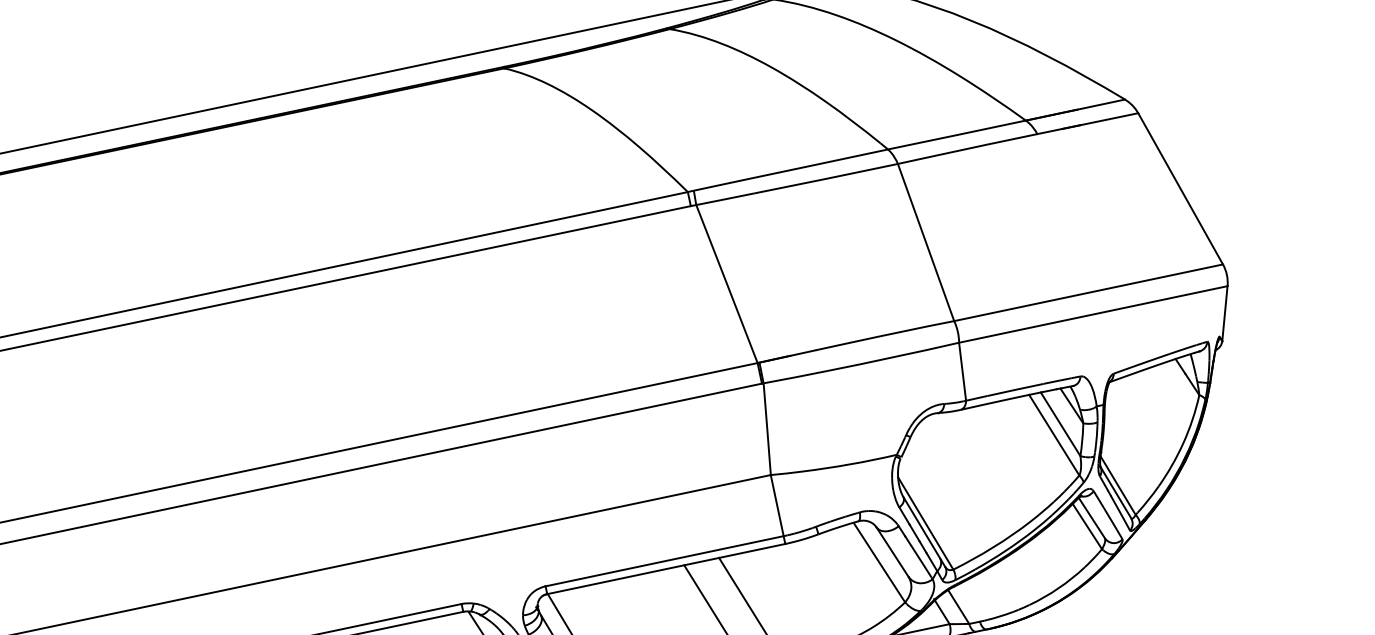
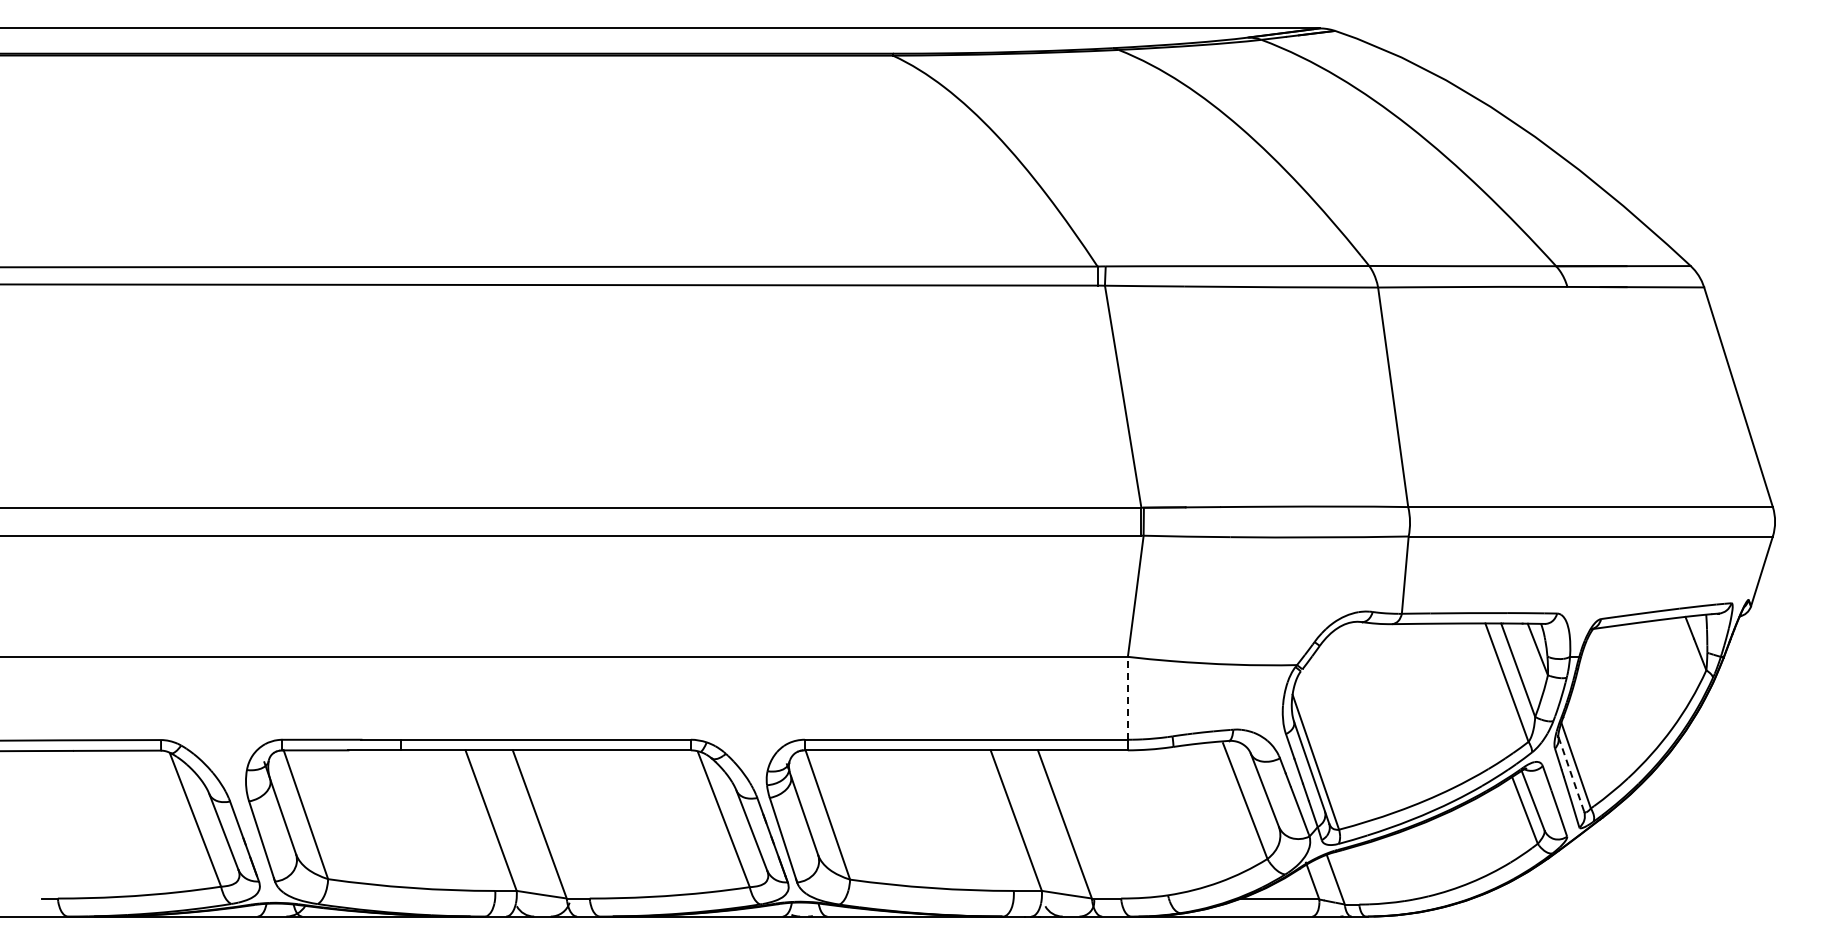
line: (1115, 492) -> (1570, 773), solid -> dashed
line: (776, 505) -> (1127, 697), solid -> dashed

